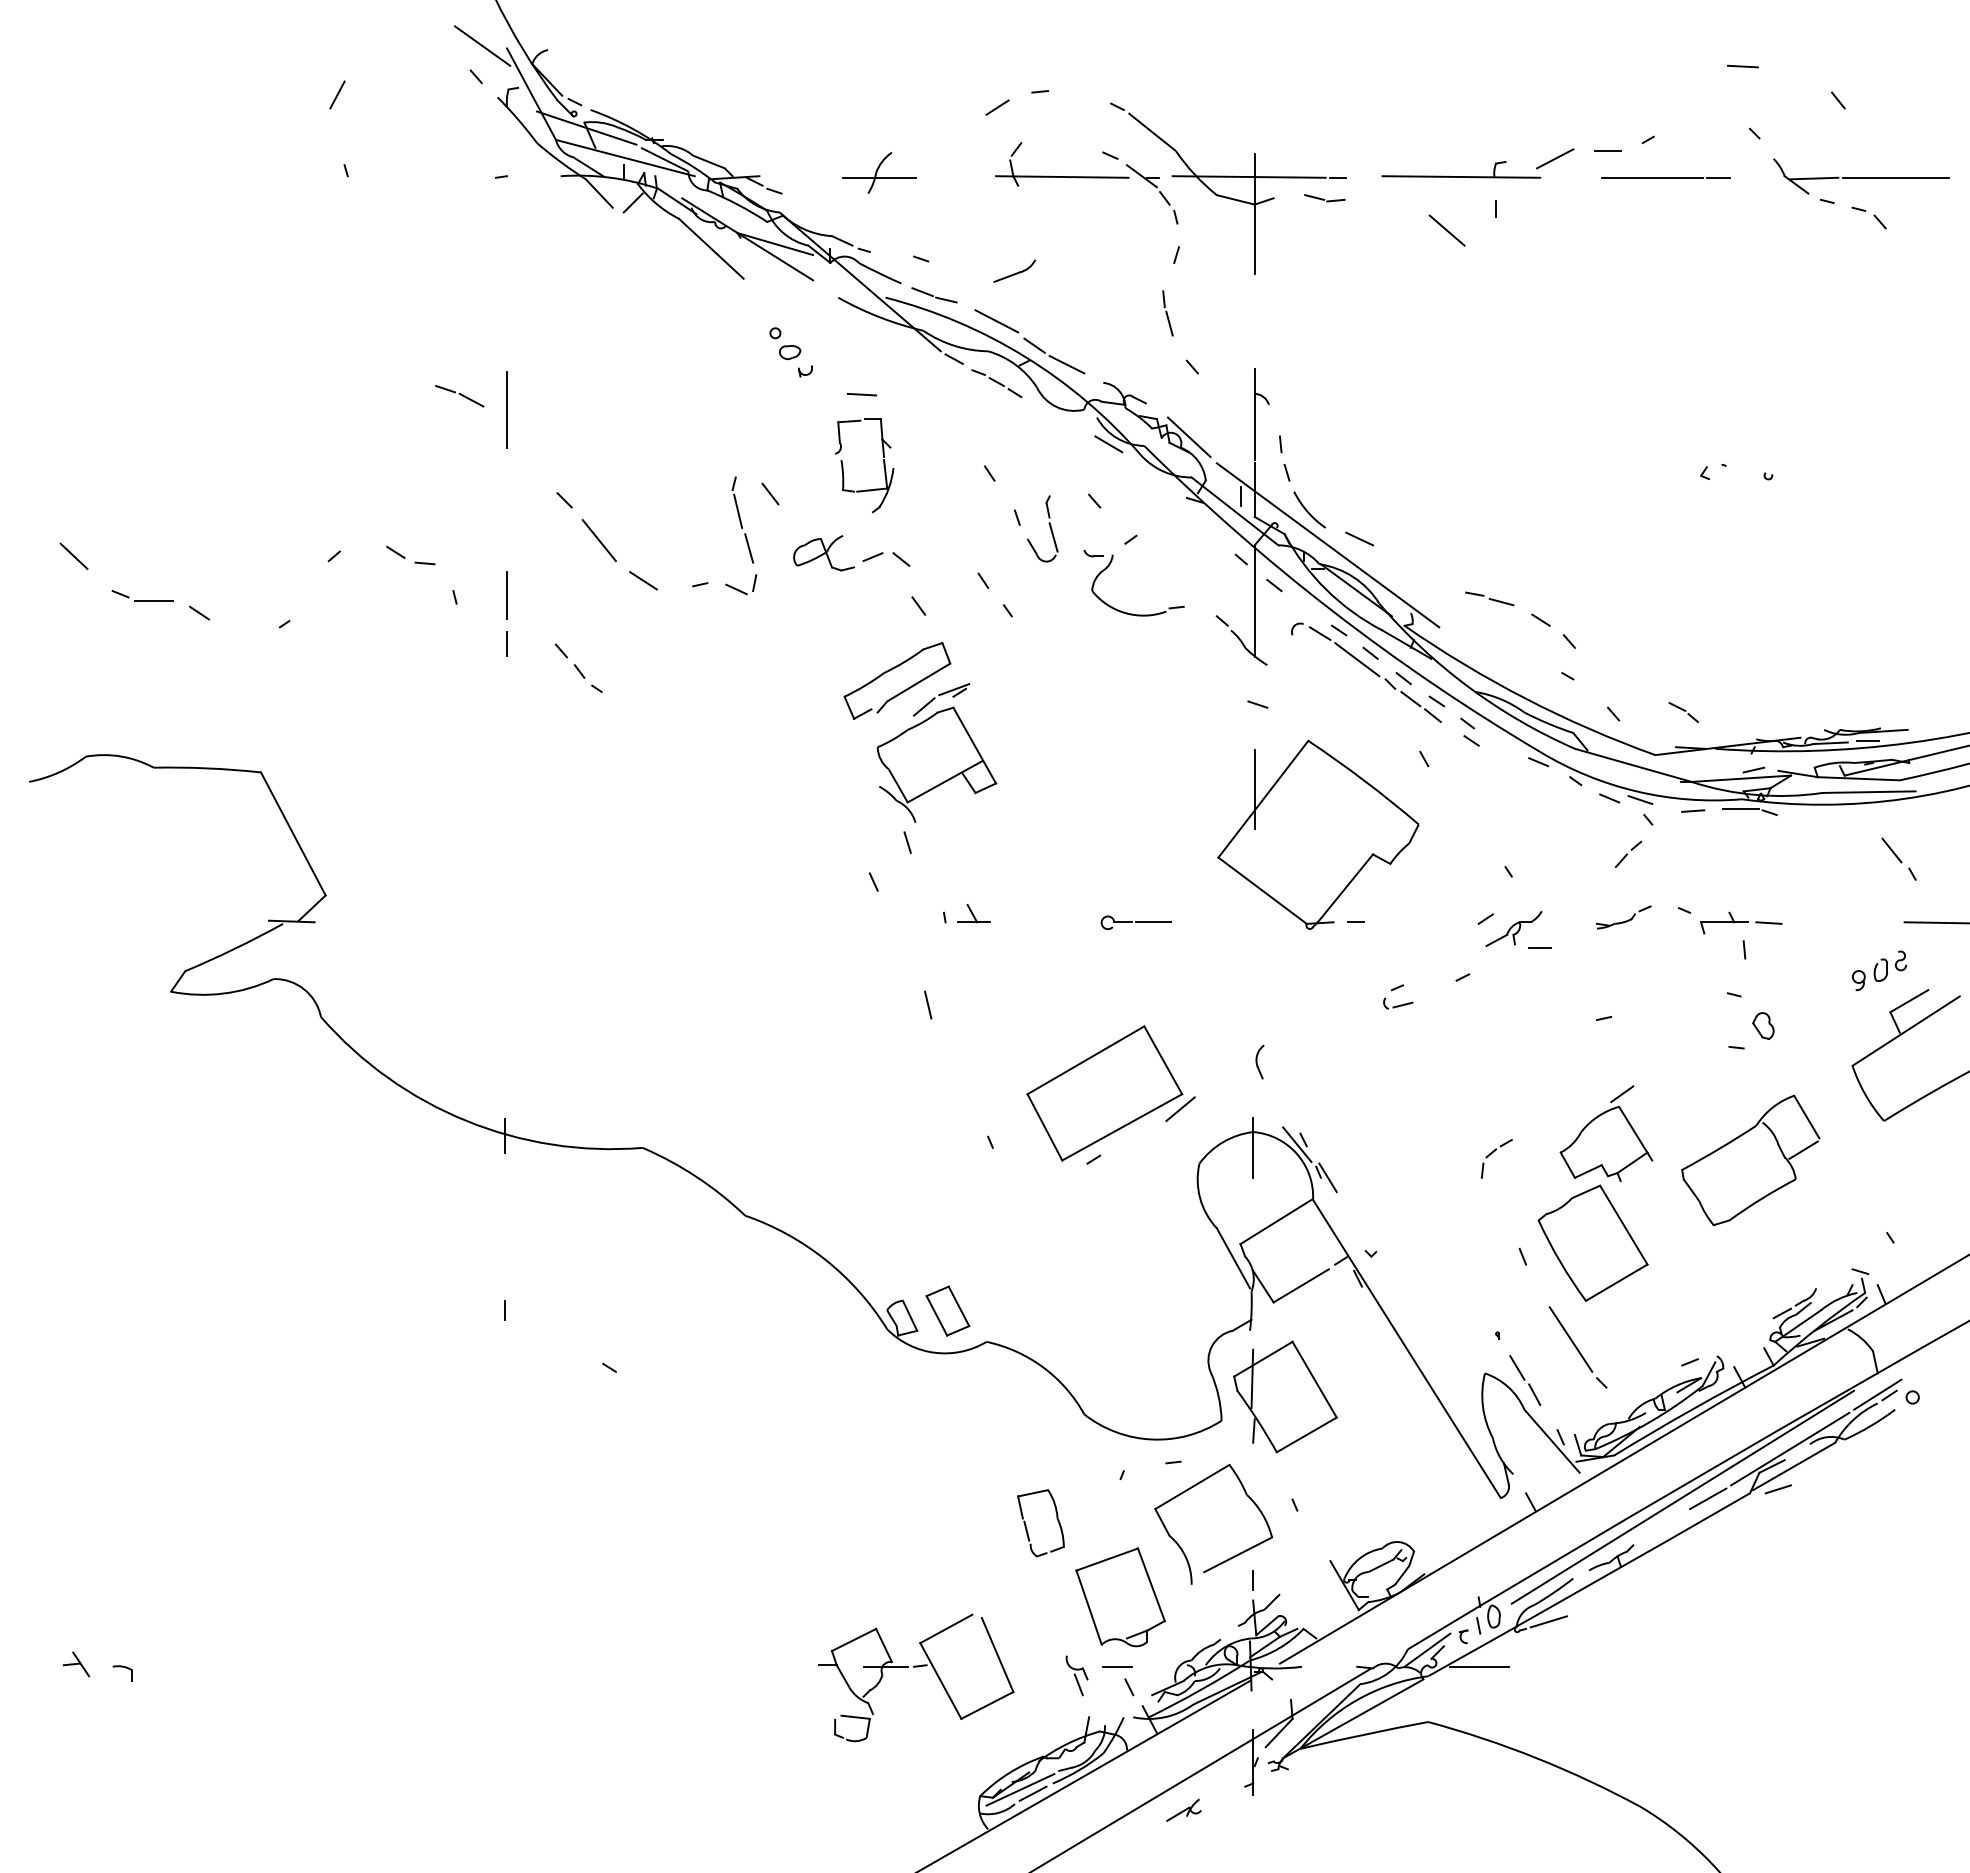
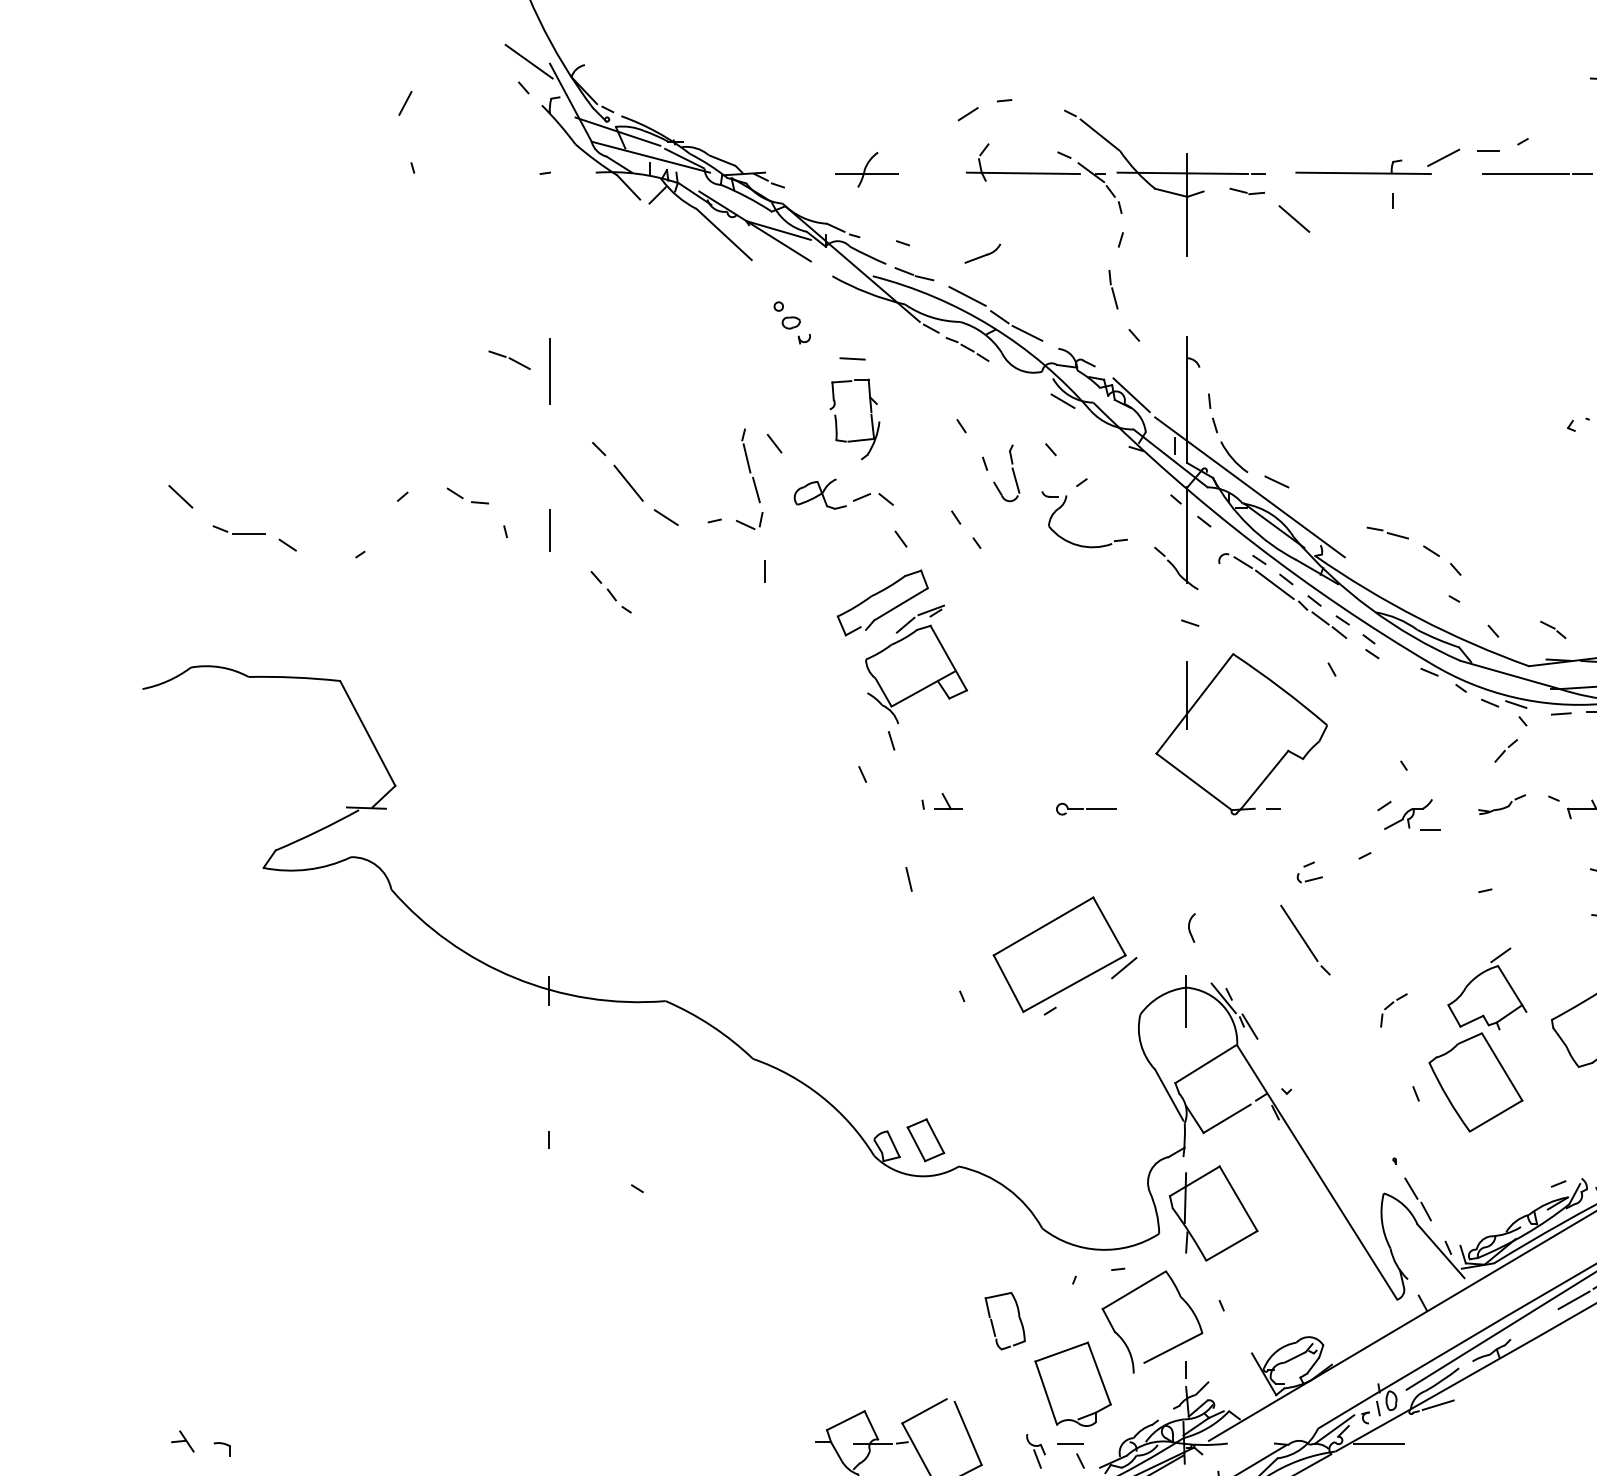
line: (1446, 230) -> (1293, 218), moved
line: (506, 643) -> (764, 571), moved
part: (1577, 1347) -> (1304, 940), moved

